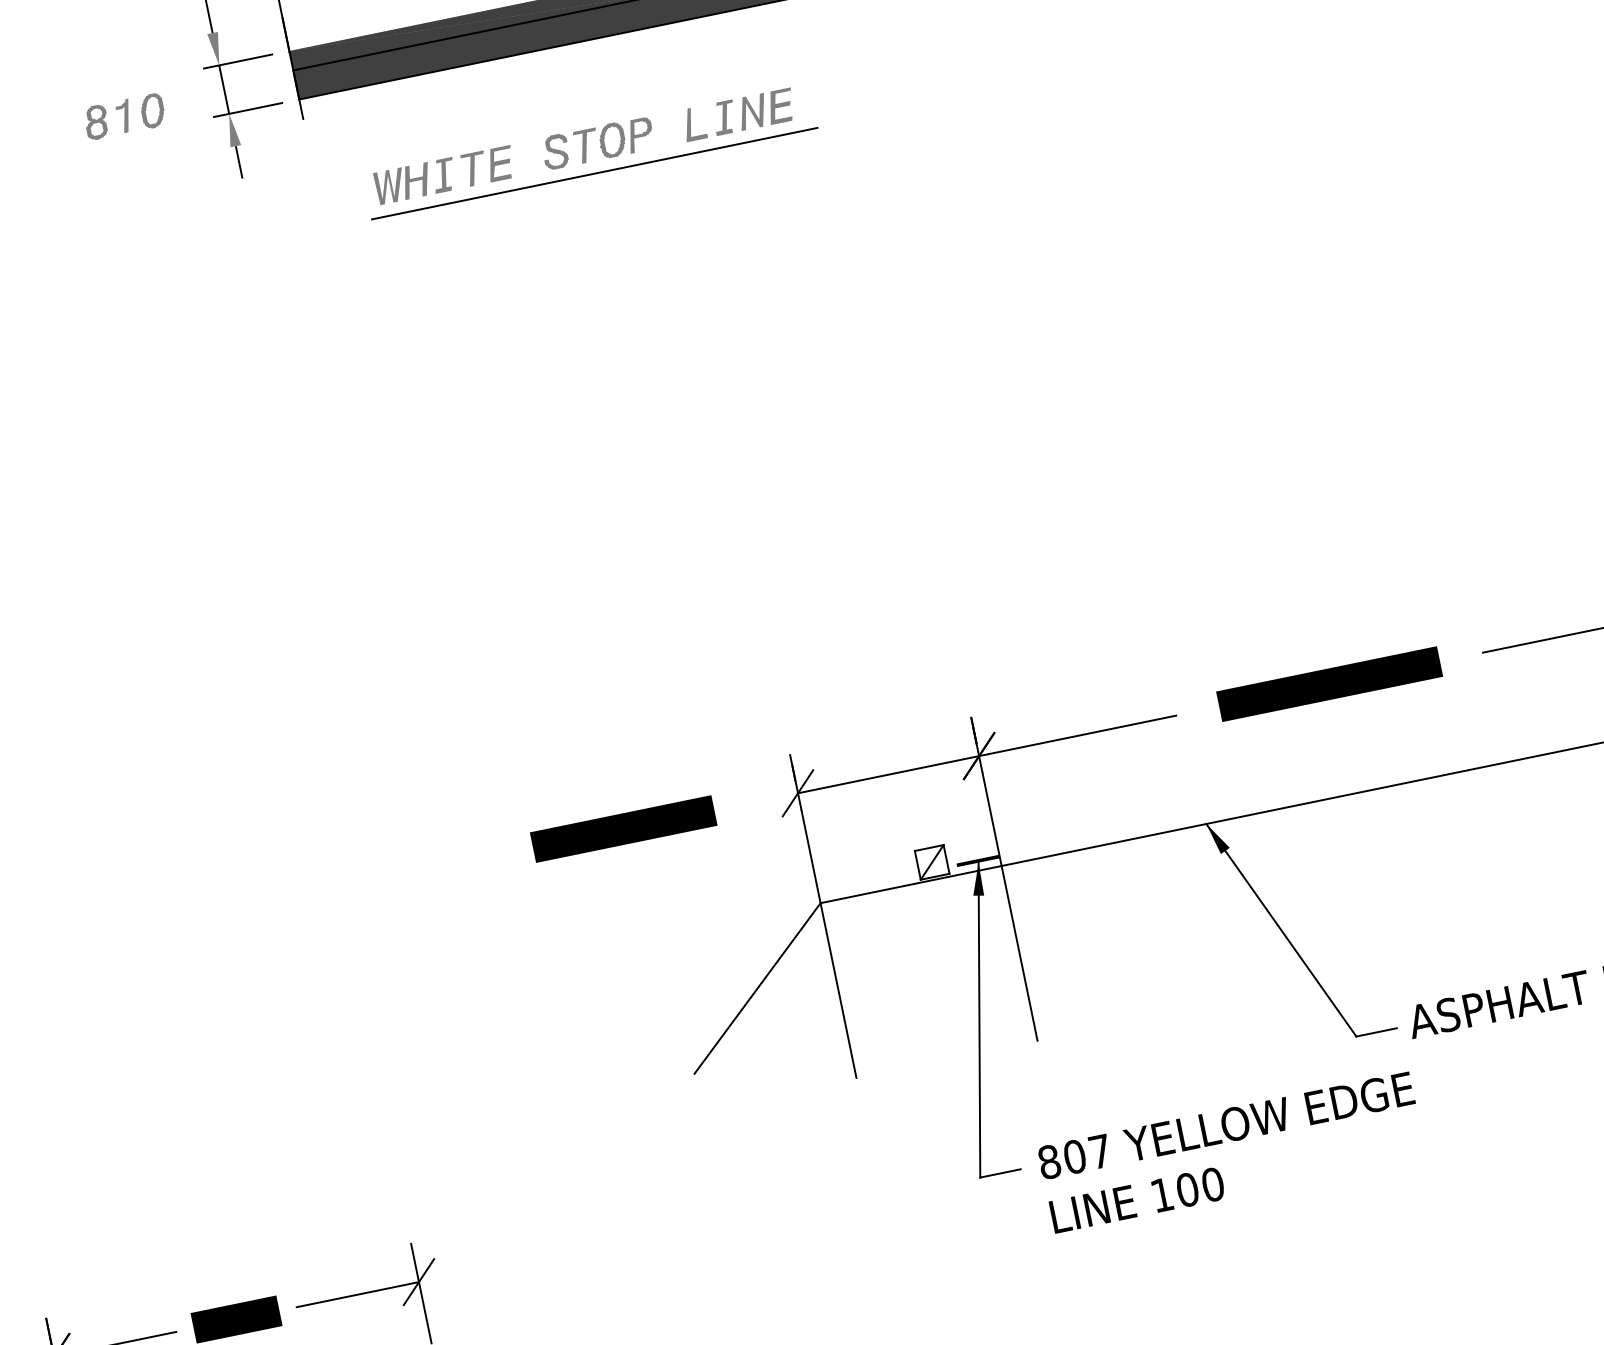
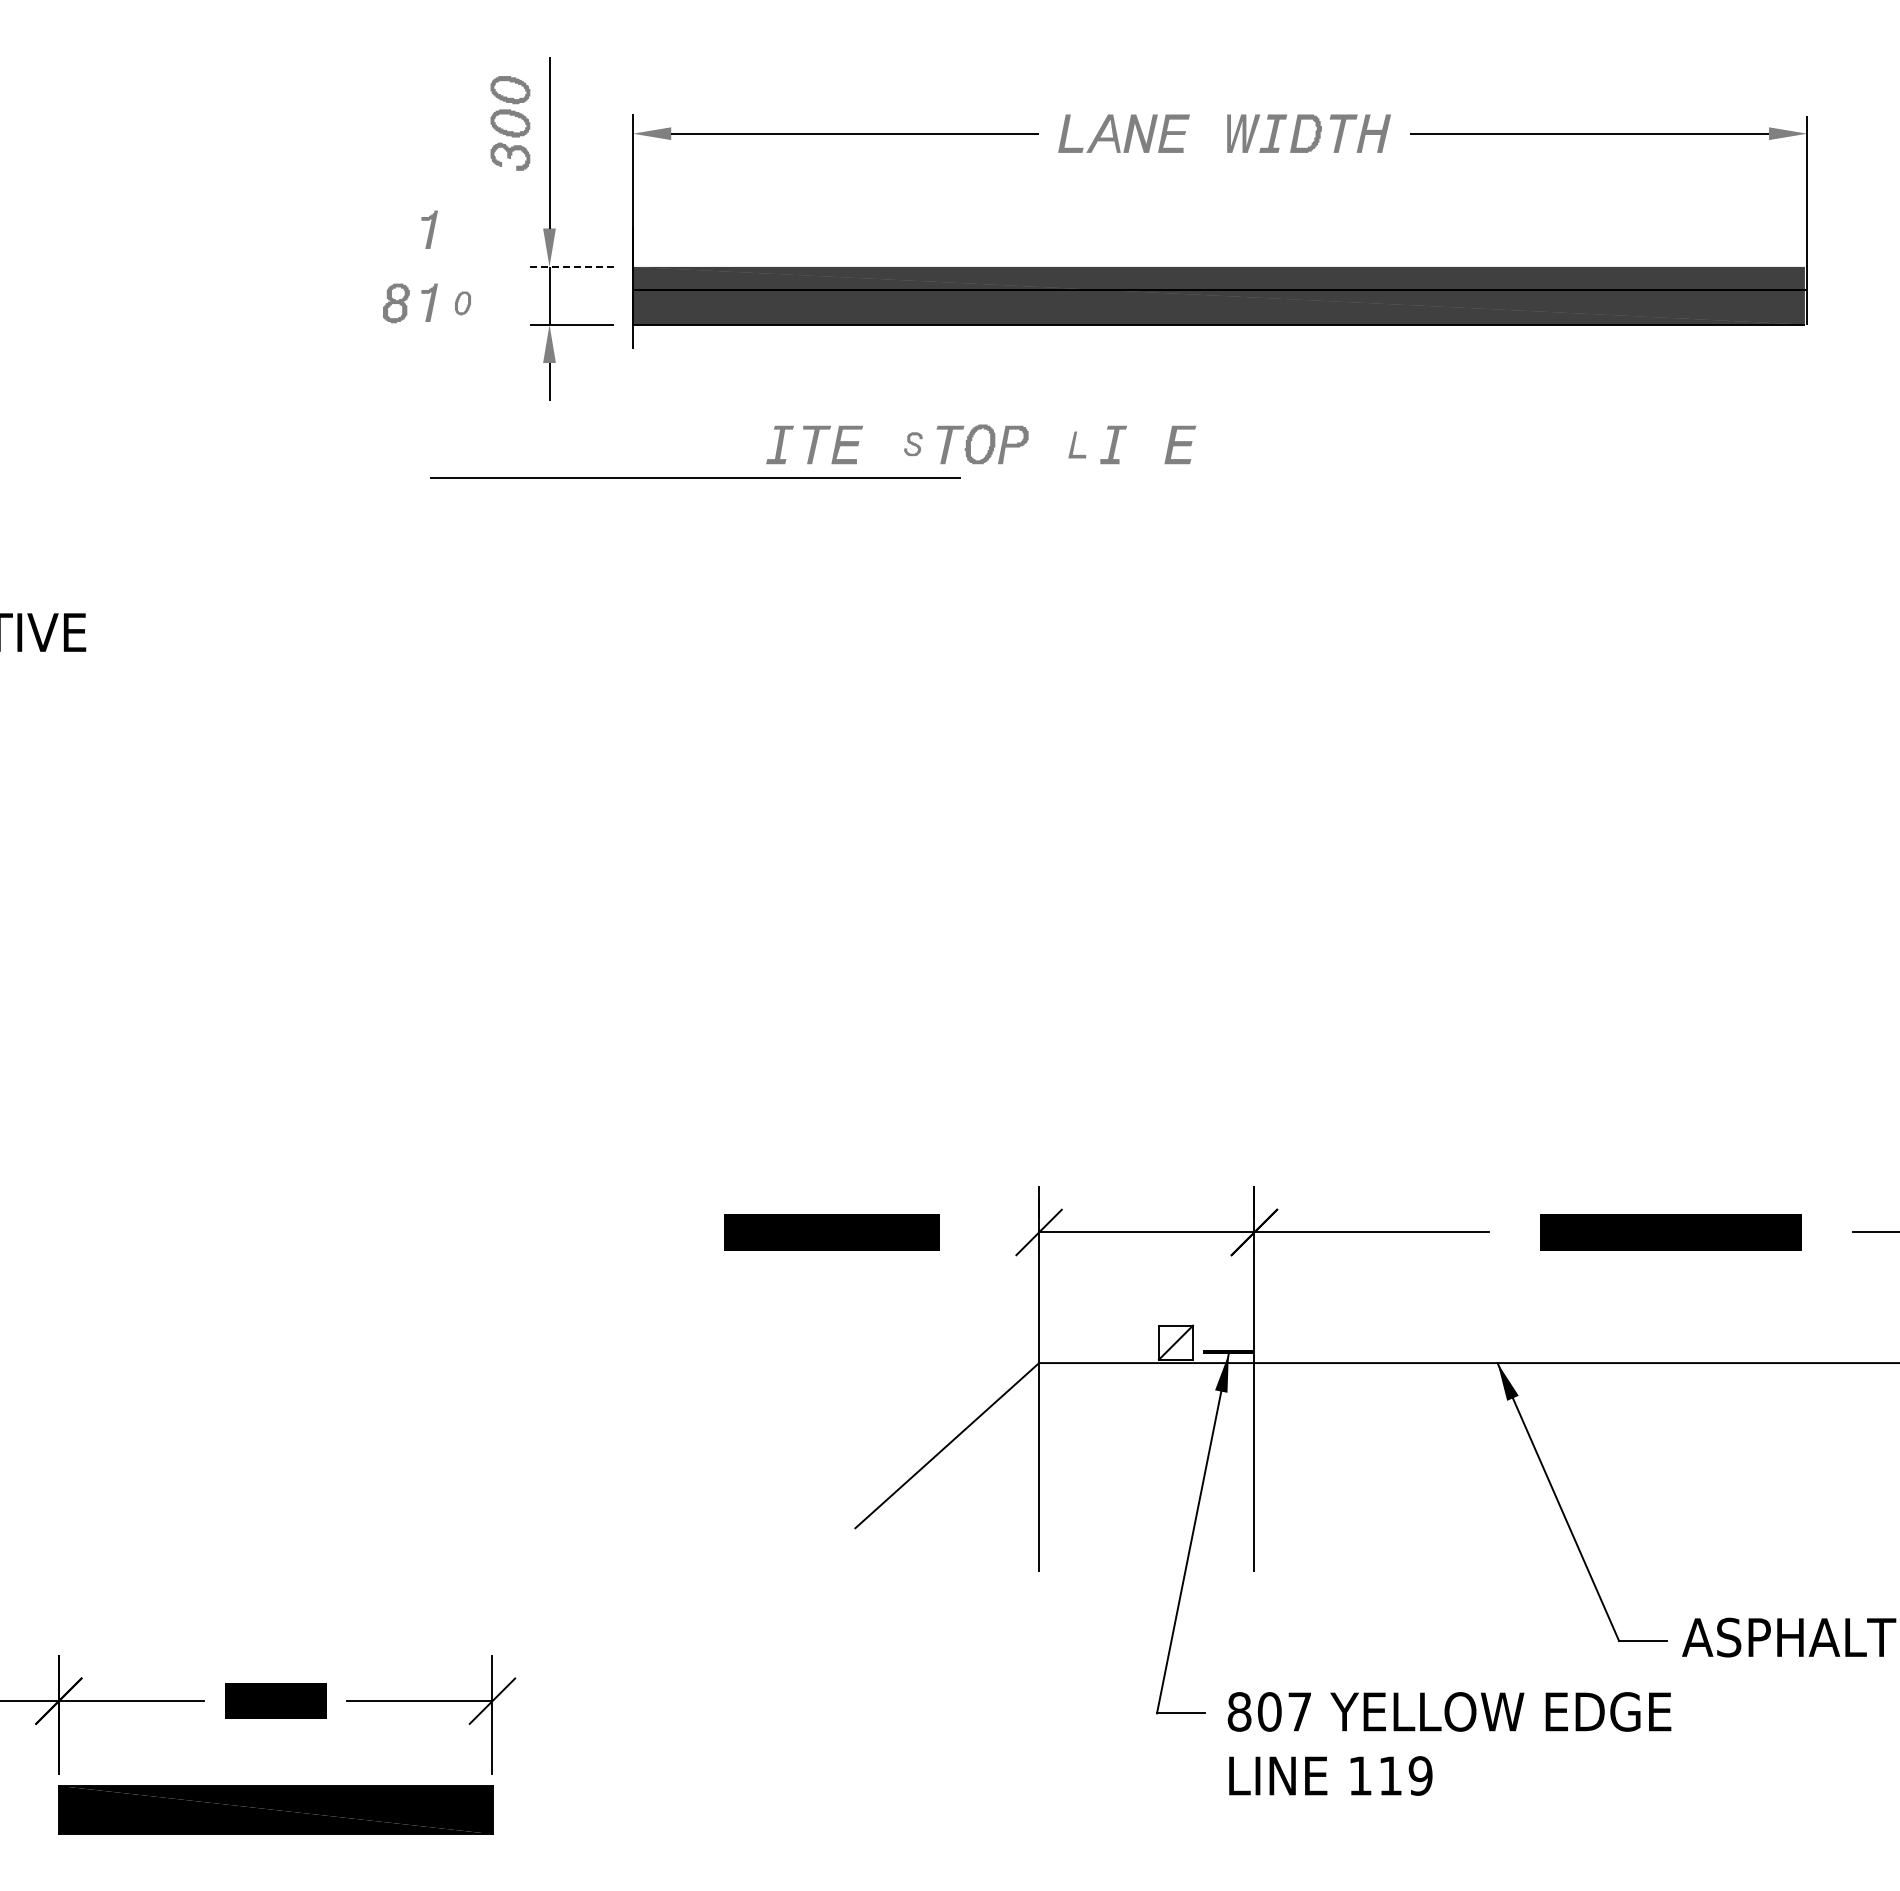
part: (111, 54) -> (429, 229), added
line: (237, 61) -> (571, 266), solid -> dashed
part: (152, 111) -> (462, 303), size x0.6
fill: (752, 111) -> (1146, 444), removed
part: (693, 123) -> (1076, 444), size x0.7
part: (556, 151) -> (913, 443), size x0.6
line: (594, 172) -> (695, 477), moved
part: (403, 183) -> (731, 444), removed
text: (1200, 1186) -> (1405, 1775), 100 -> 119

